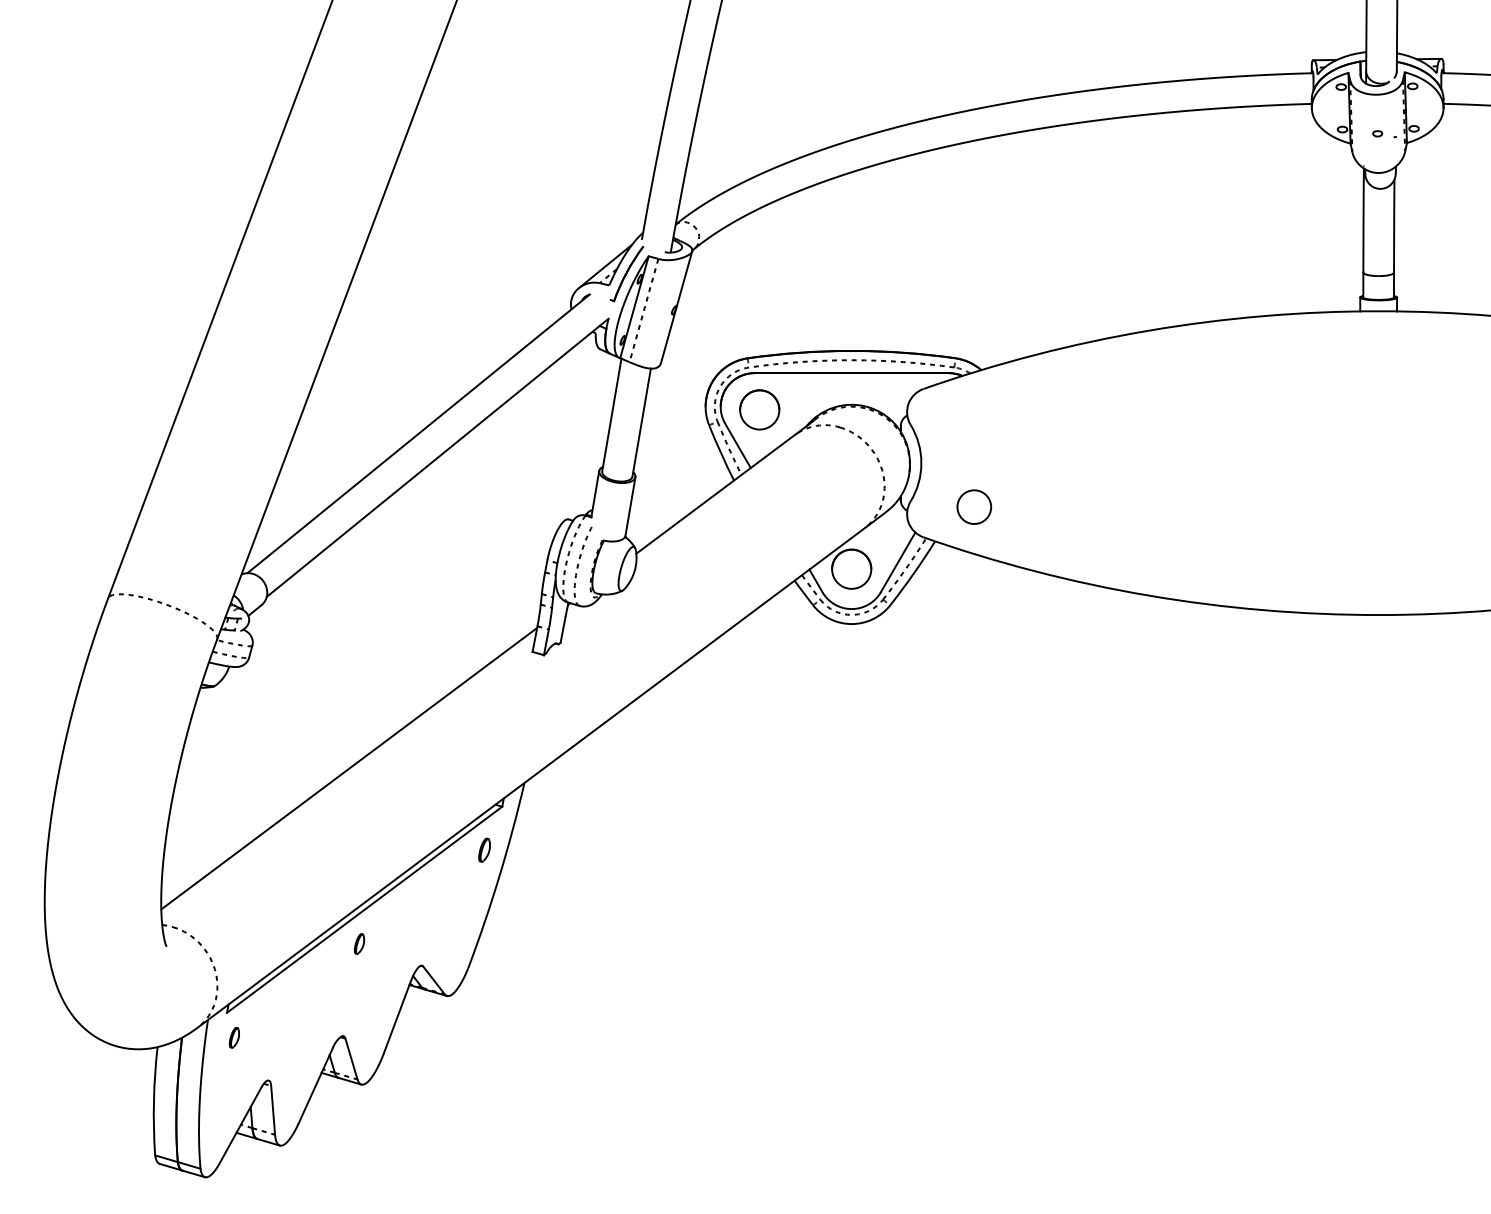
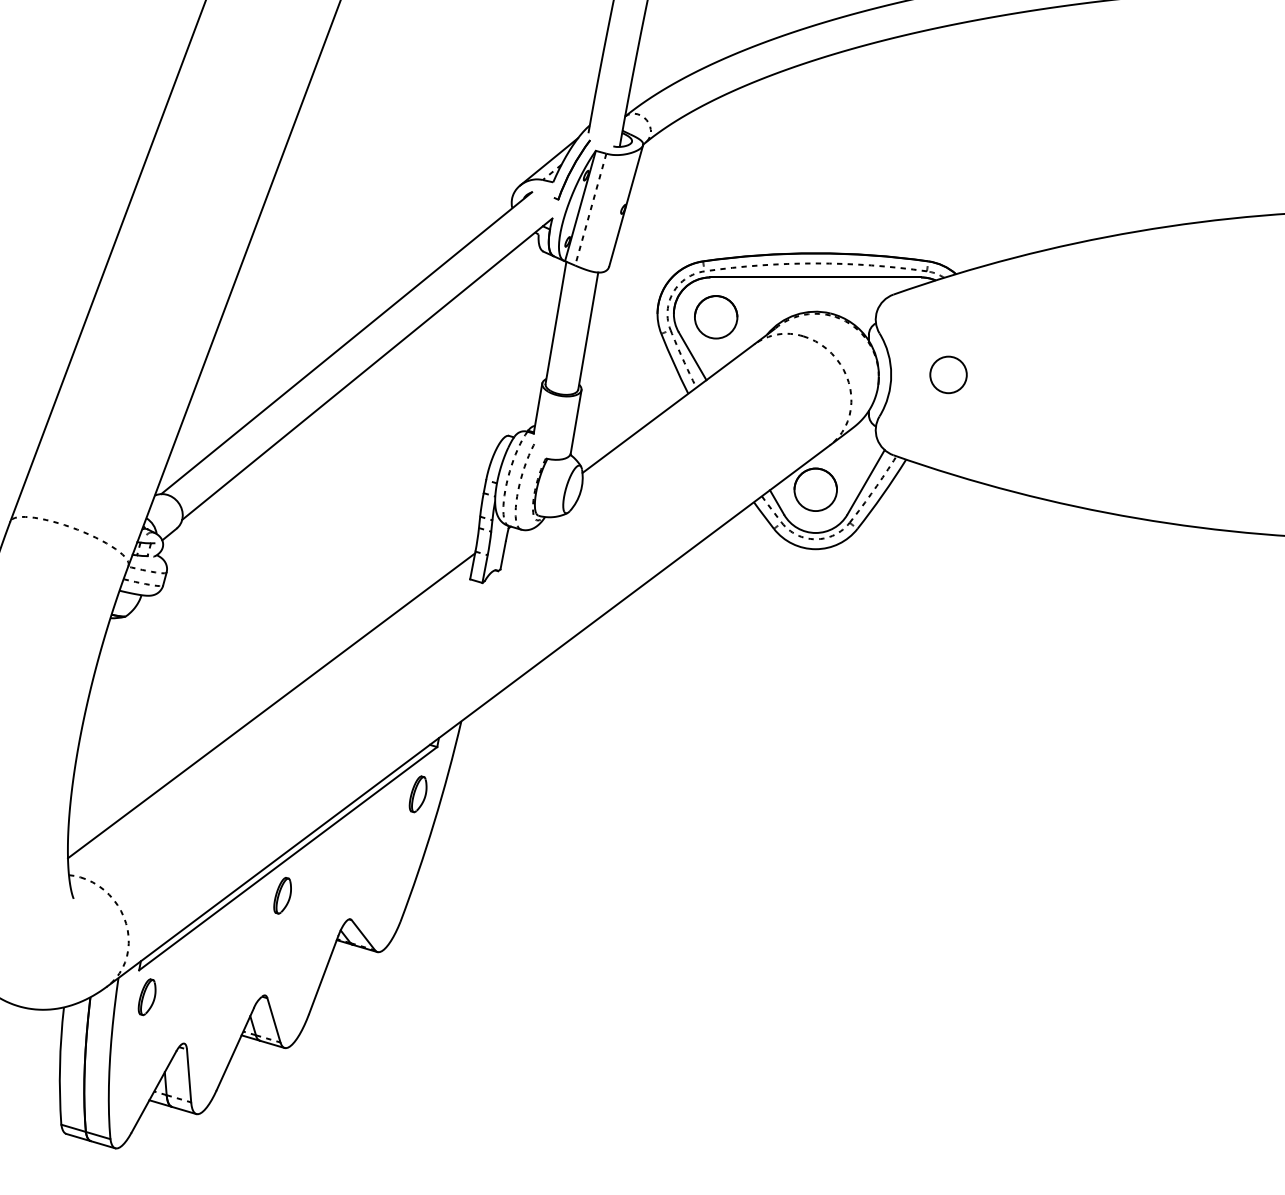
circle: (974, 506) -> (948, 374), moved
part: (484, 849) -> (418, 793), size x1.43
part: (359, 943) -> (282, 895), size x1.67
part: (234, 1037) -> (147, 997), size x1.67

